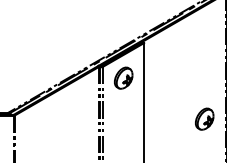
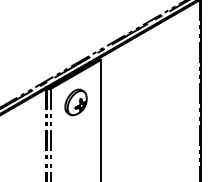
part: (204, 118) -> (173, 151), removed

